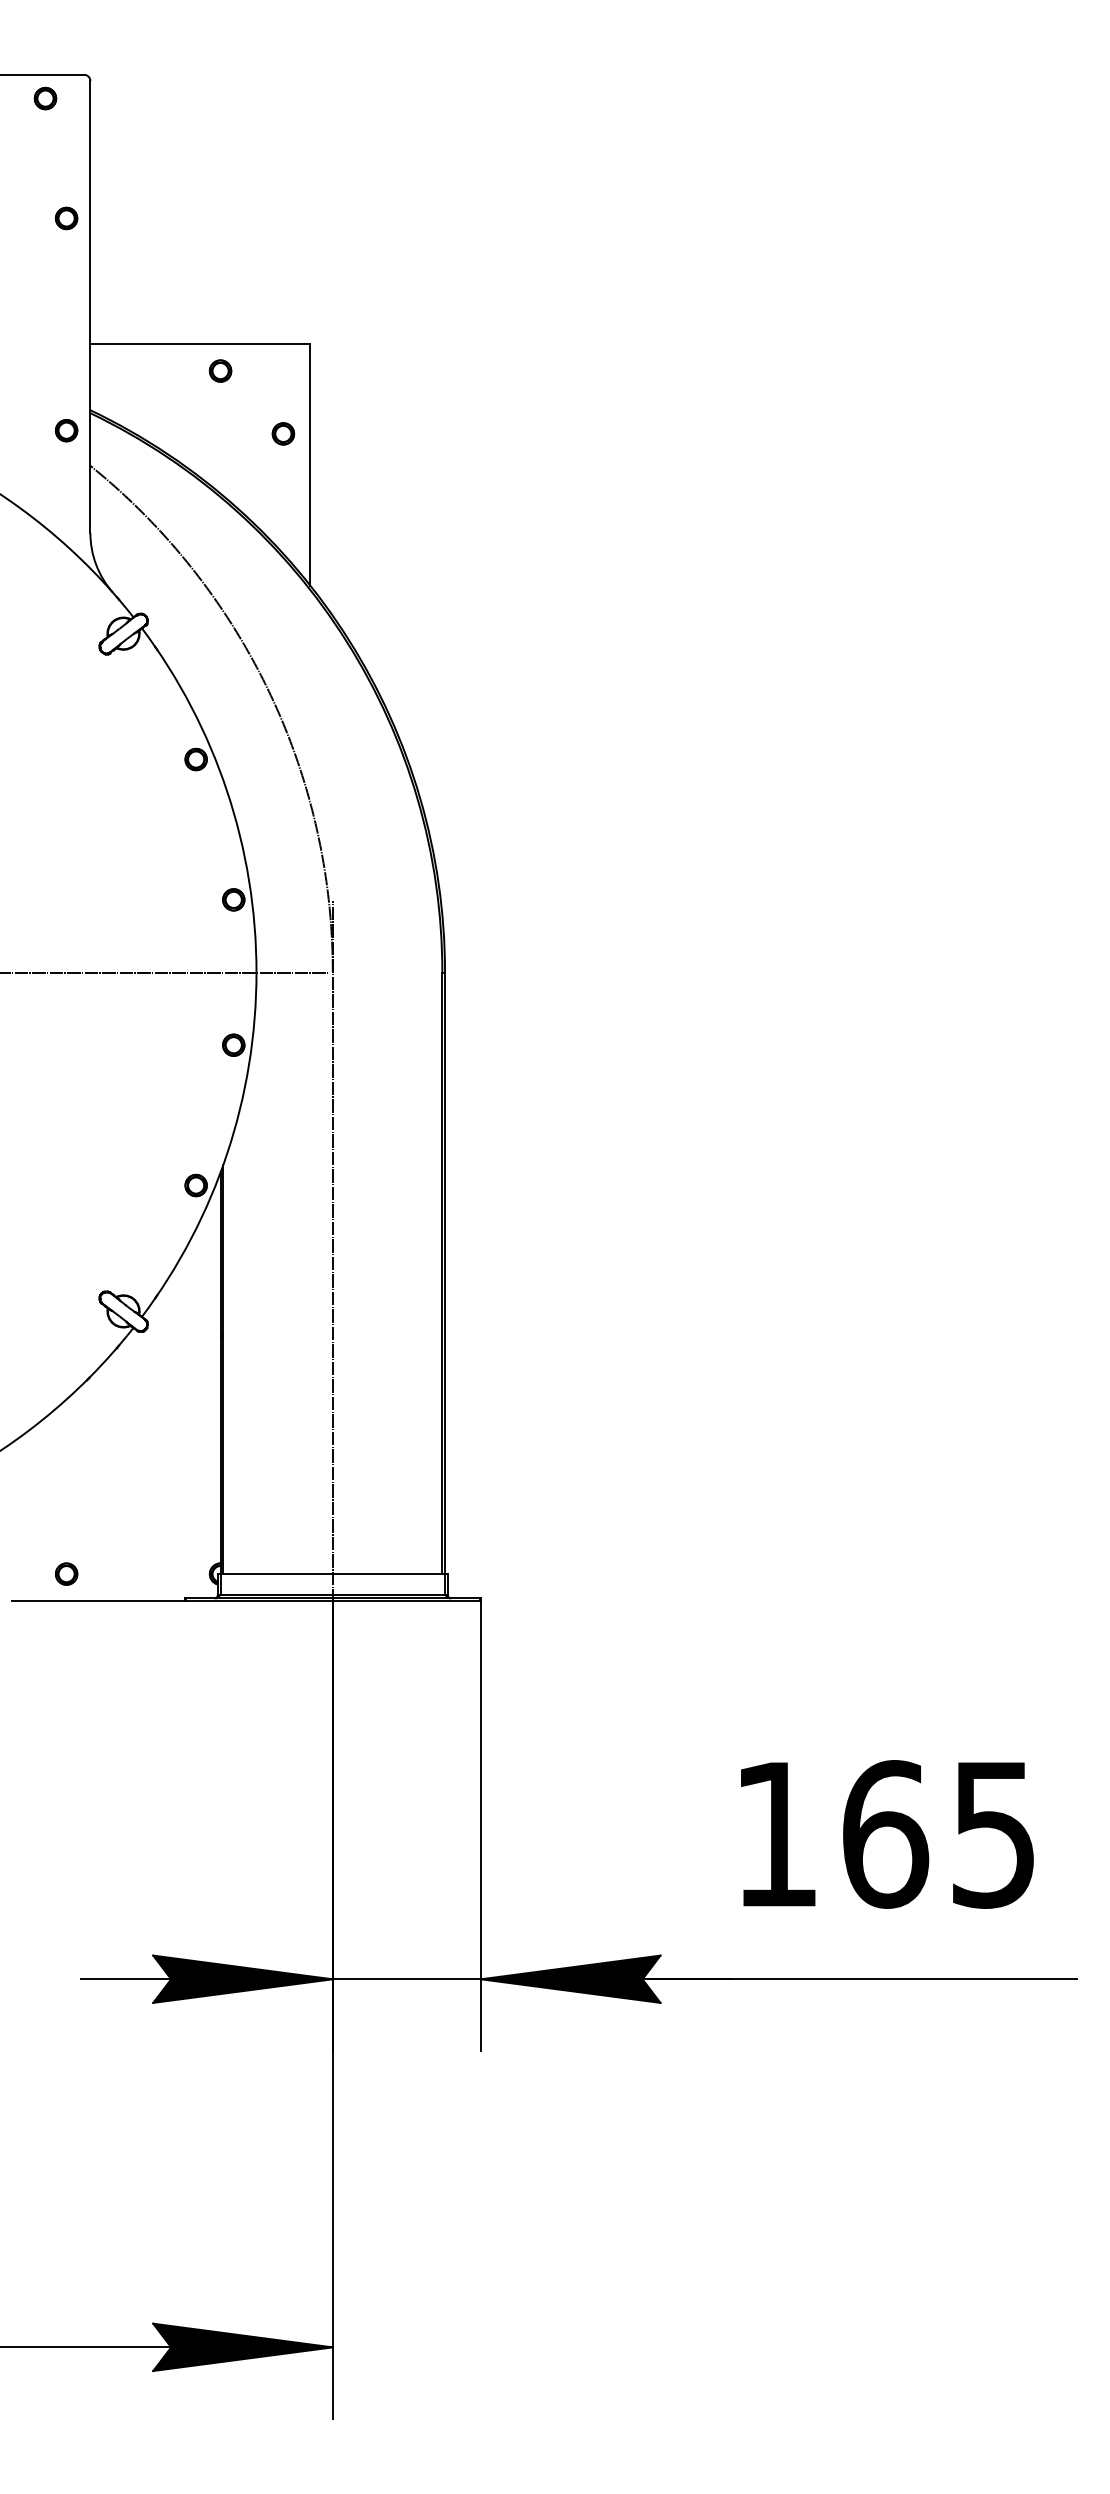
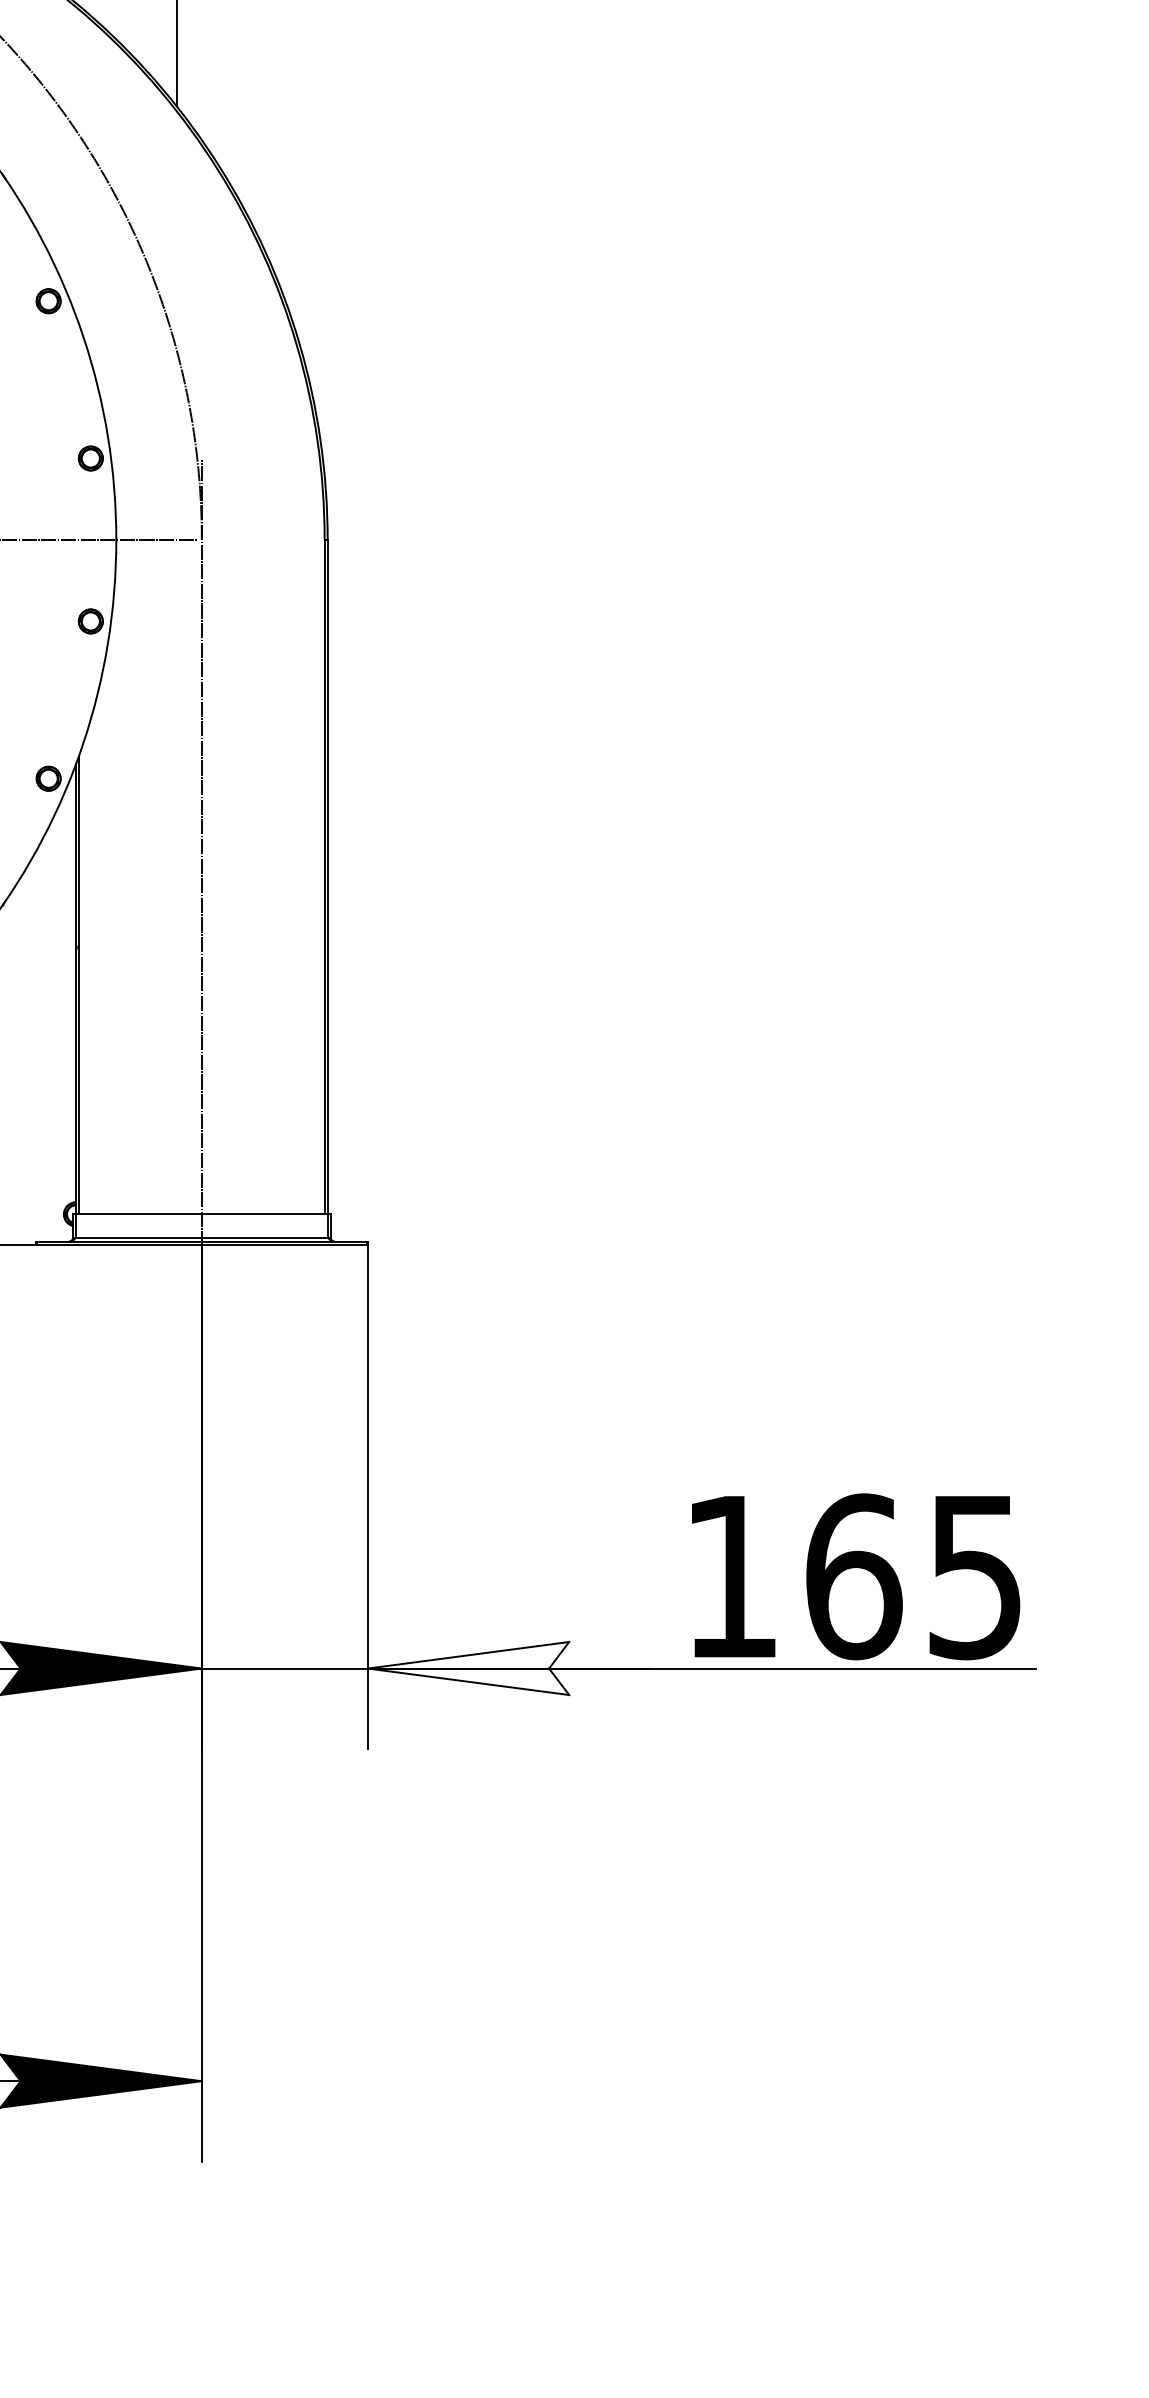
text: (887, 1834) -> (856, 1576), moved
fill: (570, 1978) -> (468, 1667), removed

